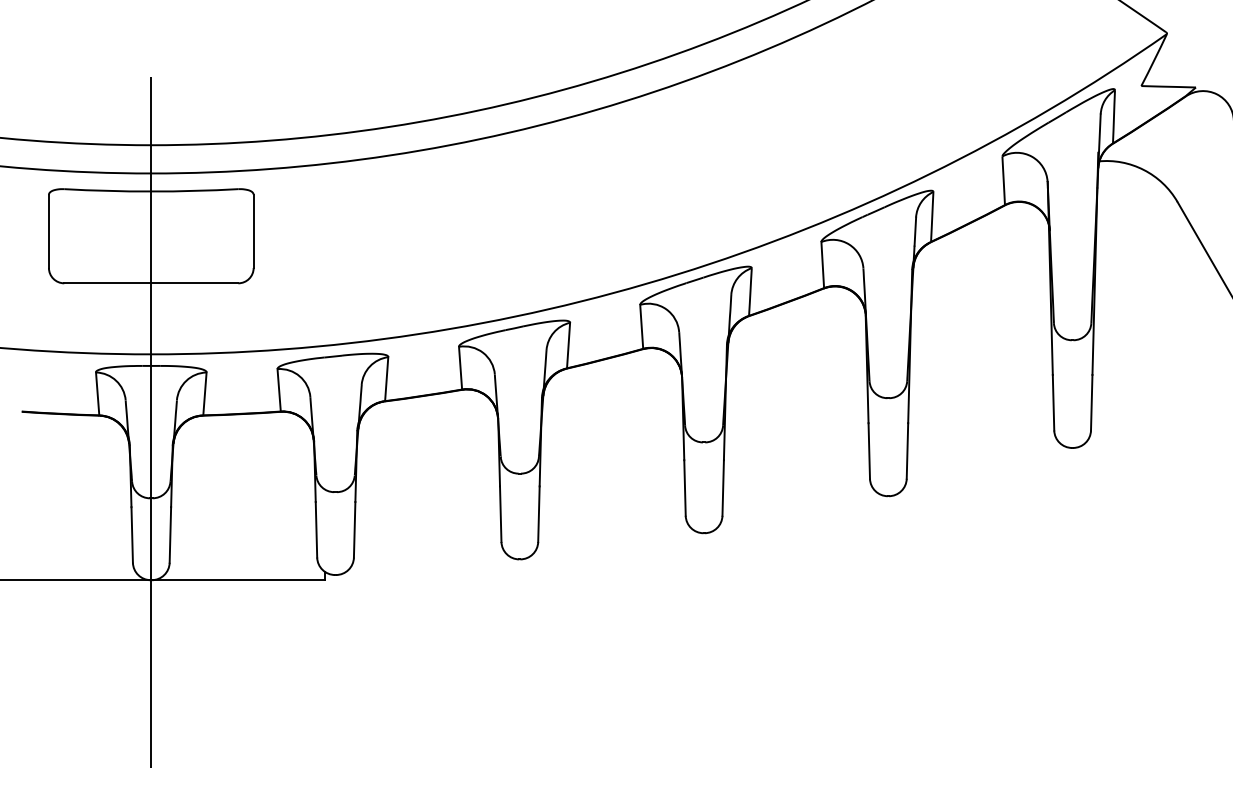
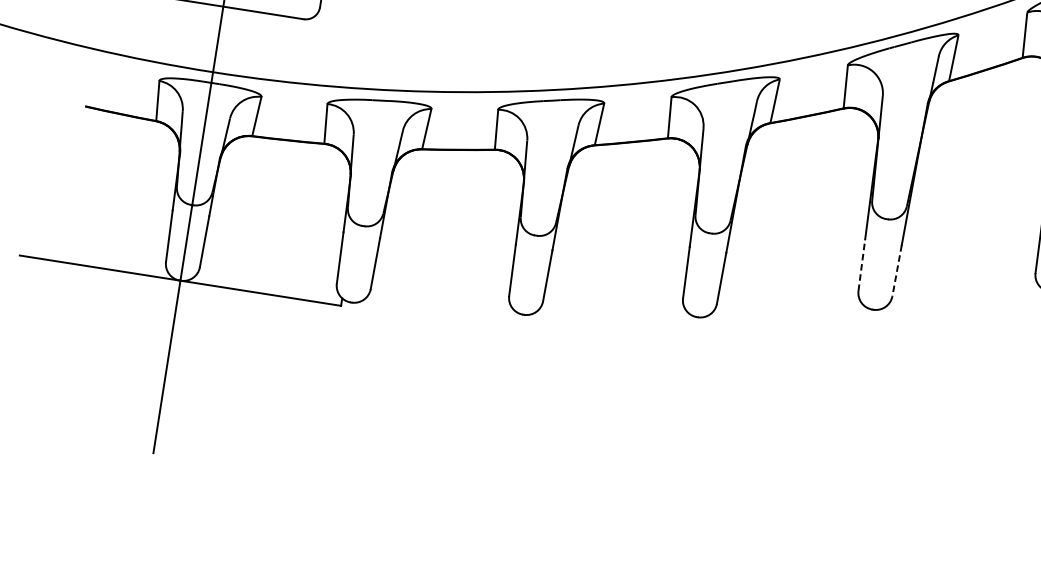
line: (869, 450) -> (862, 264), solid -> dashed
line: (907, 450) -> (897, 270), solid -> dashed

